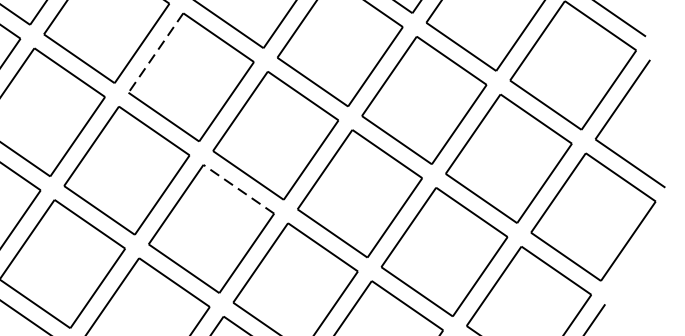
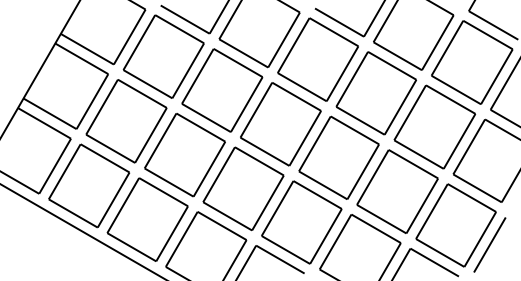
line: (155, 53) -> (197, 76), dashed -> solid
line: (237, 189) -> (258, 161), dashed -> solid

